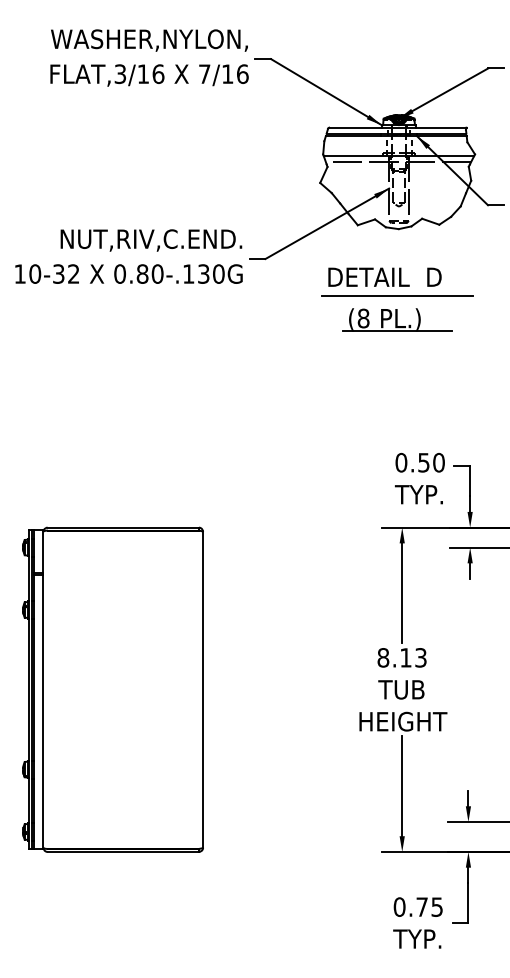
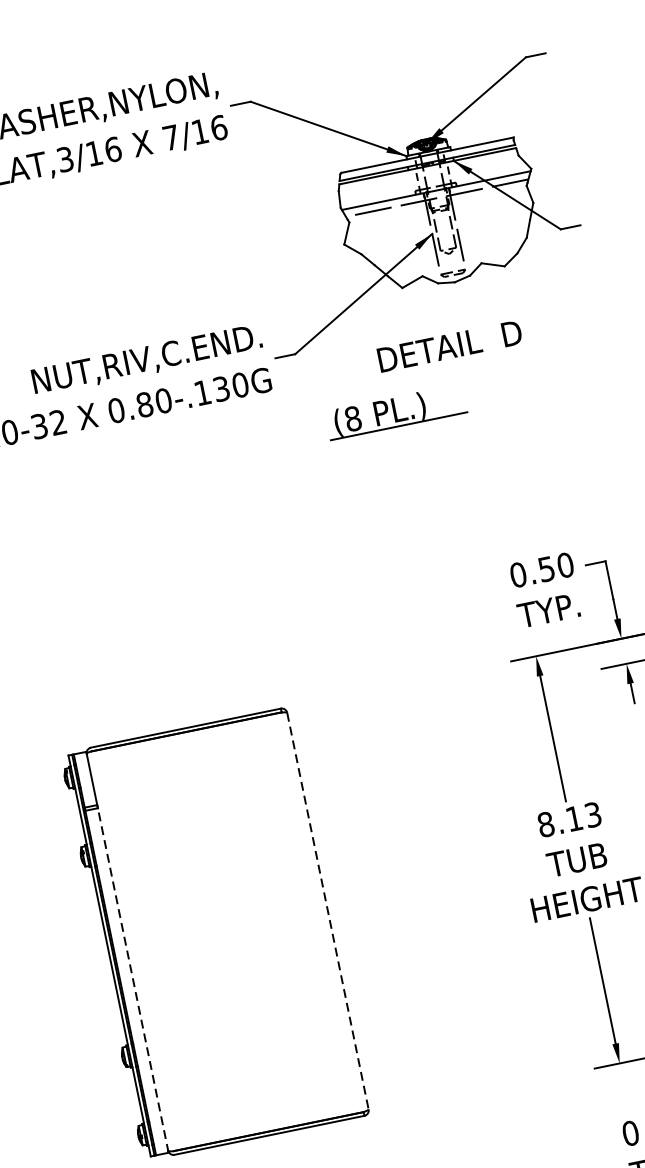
line: (397, 296) -> (470, 367), removed
part: (397, 319) -> (395, 411), moved
line: (203, 689) -> (328, 910), solid -> dashed
line: (43, 710) -> (132, 978), solid -> dashed

